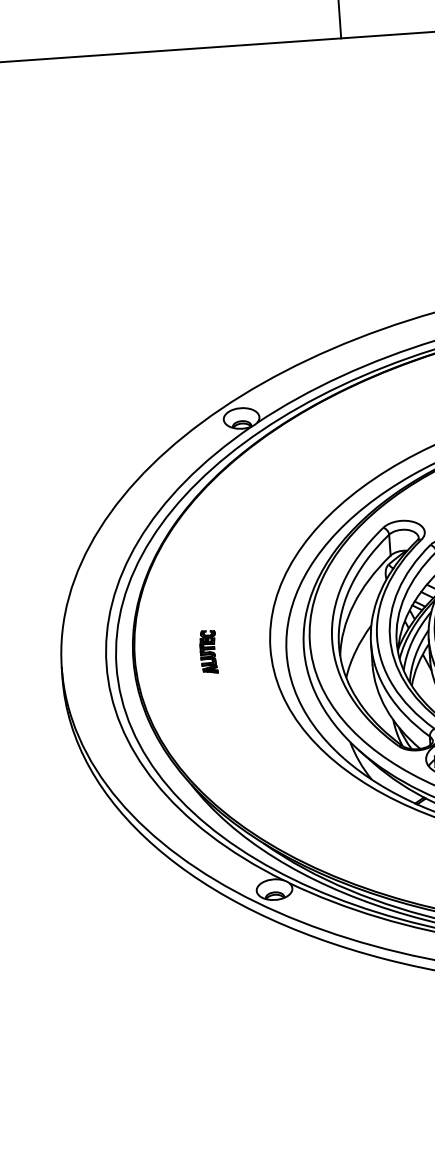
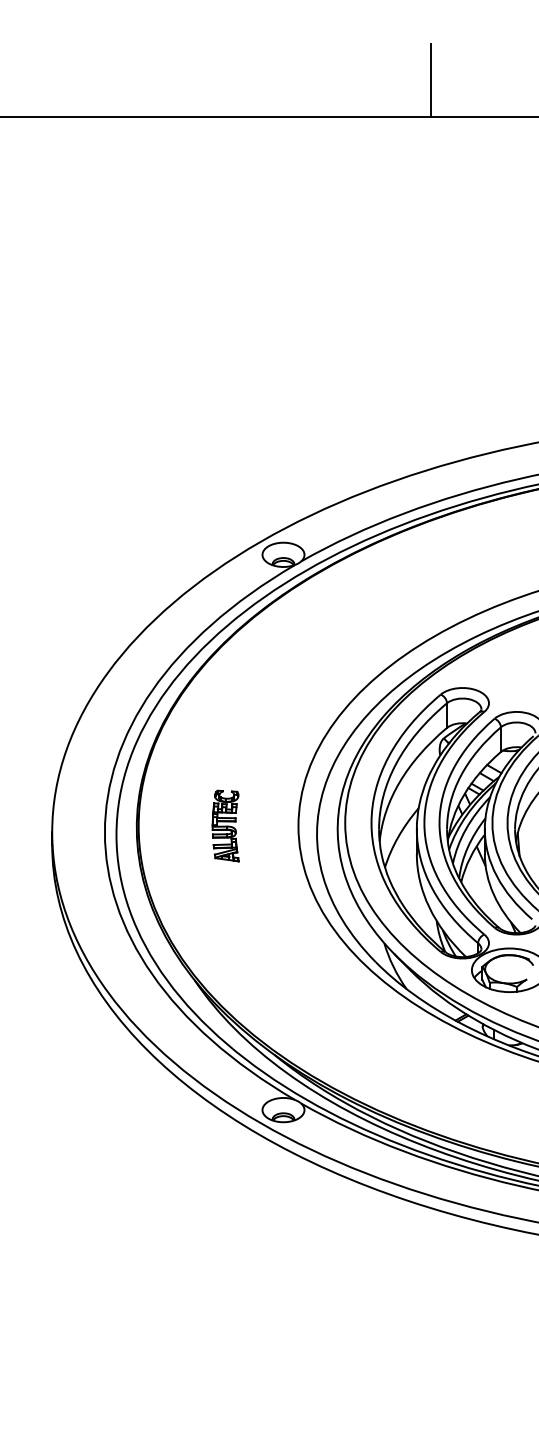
part: (208, 651) -> (225, 825), size x1.43

